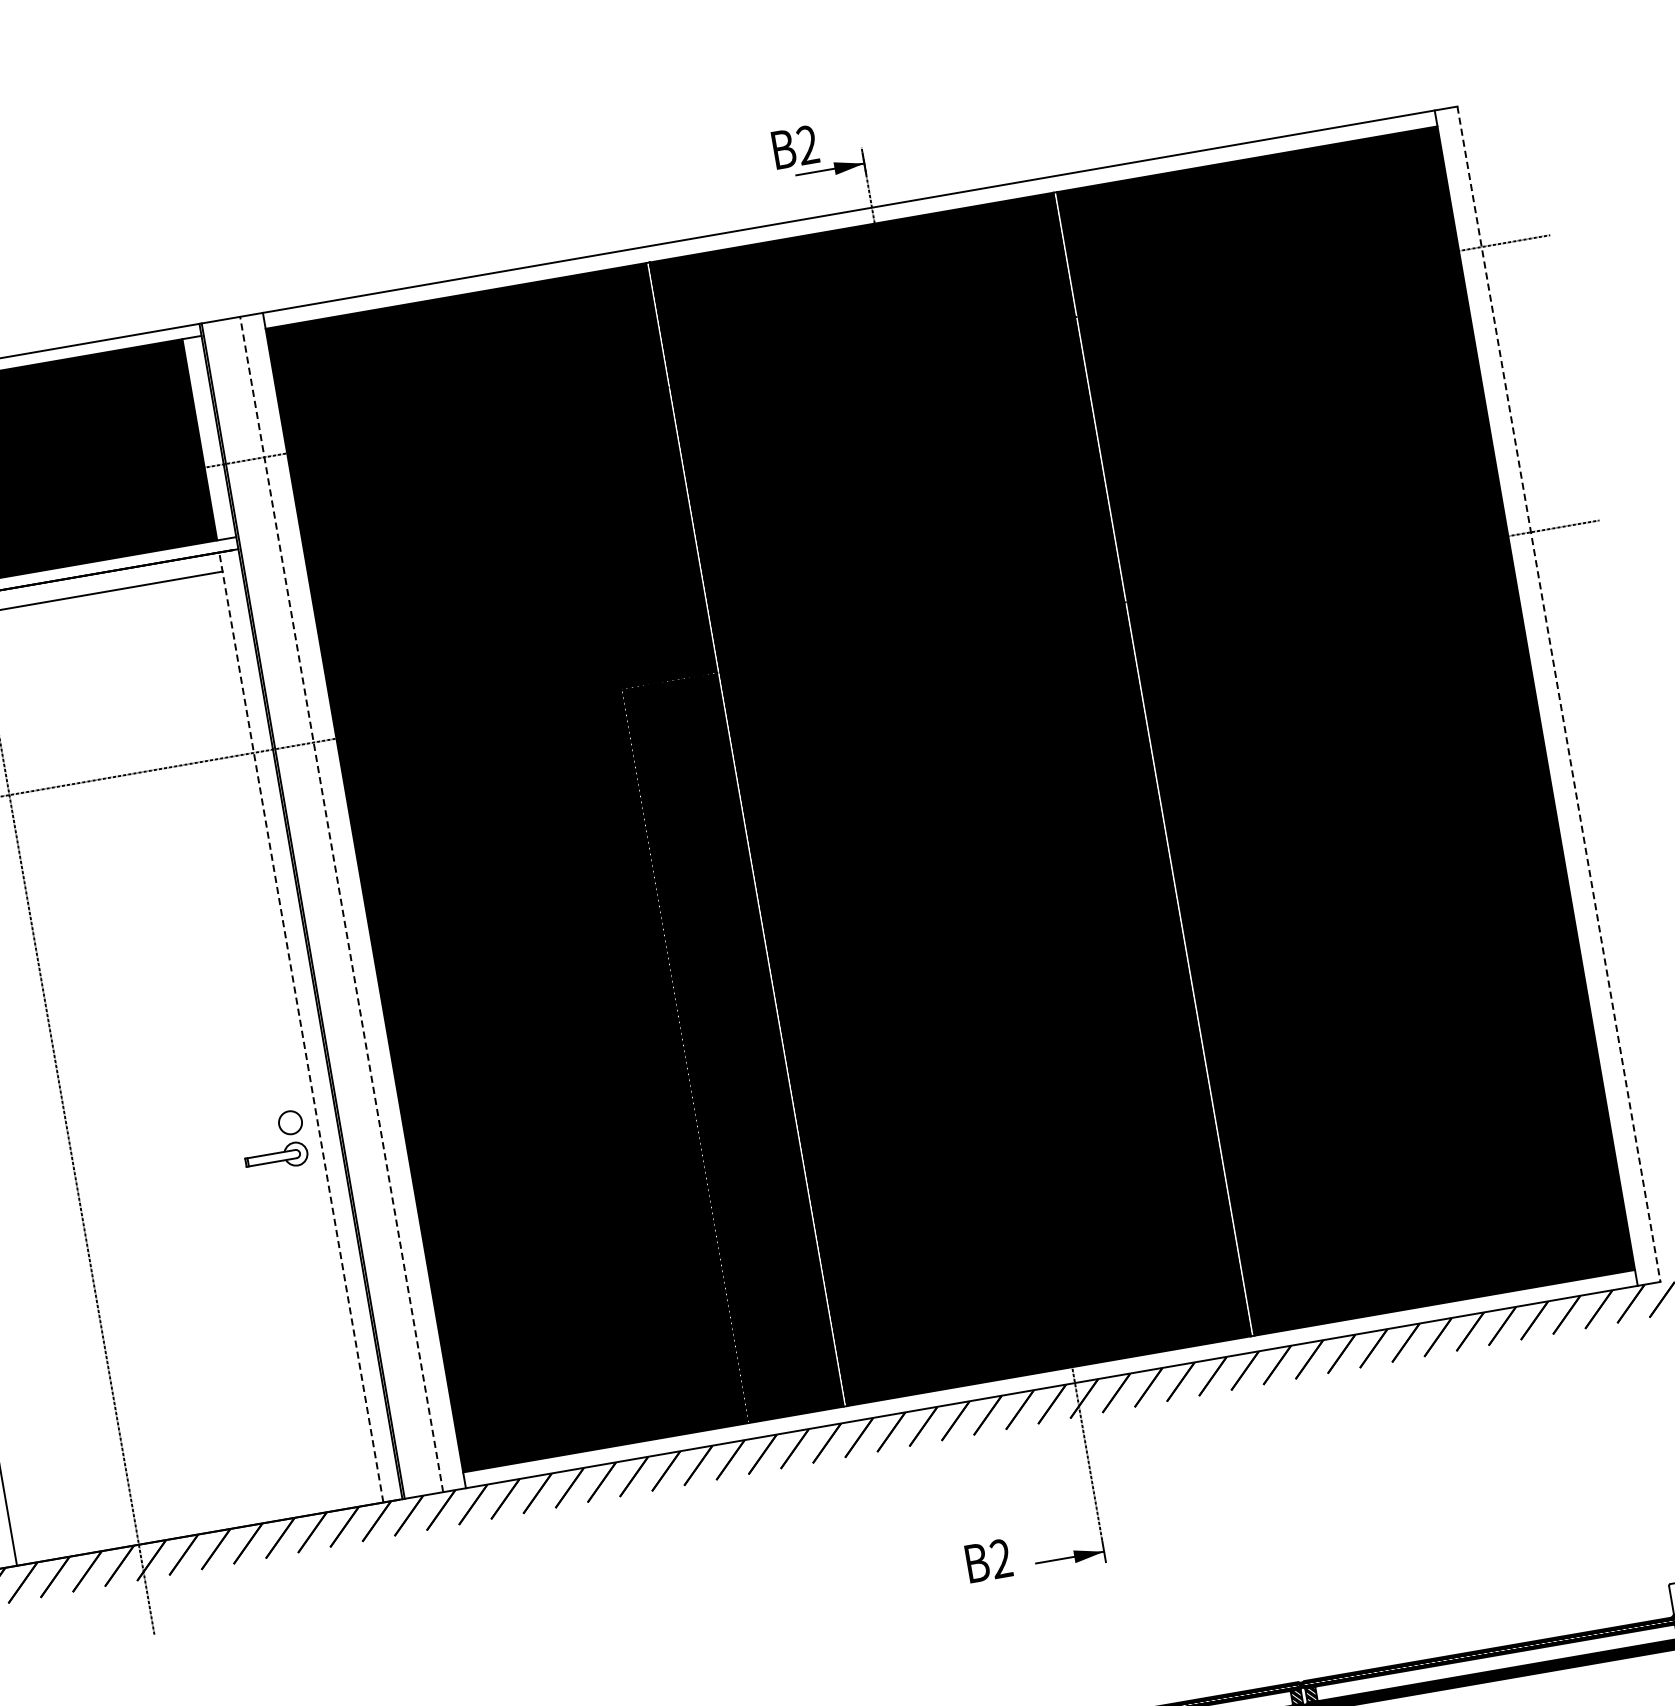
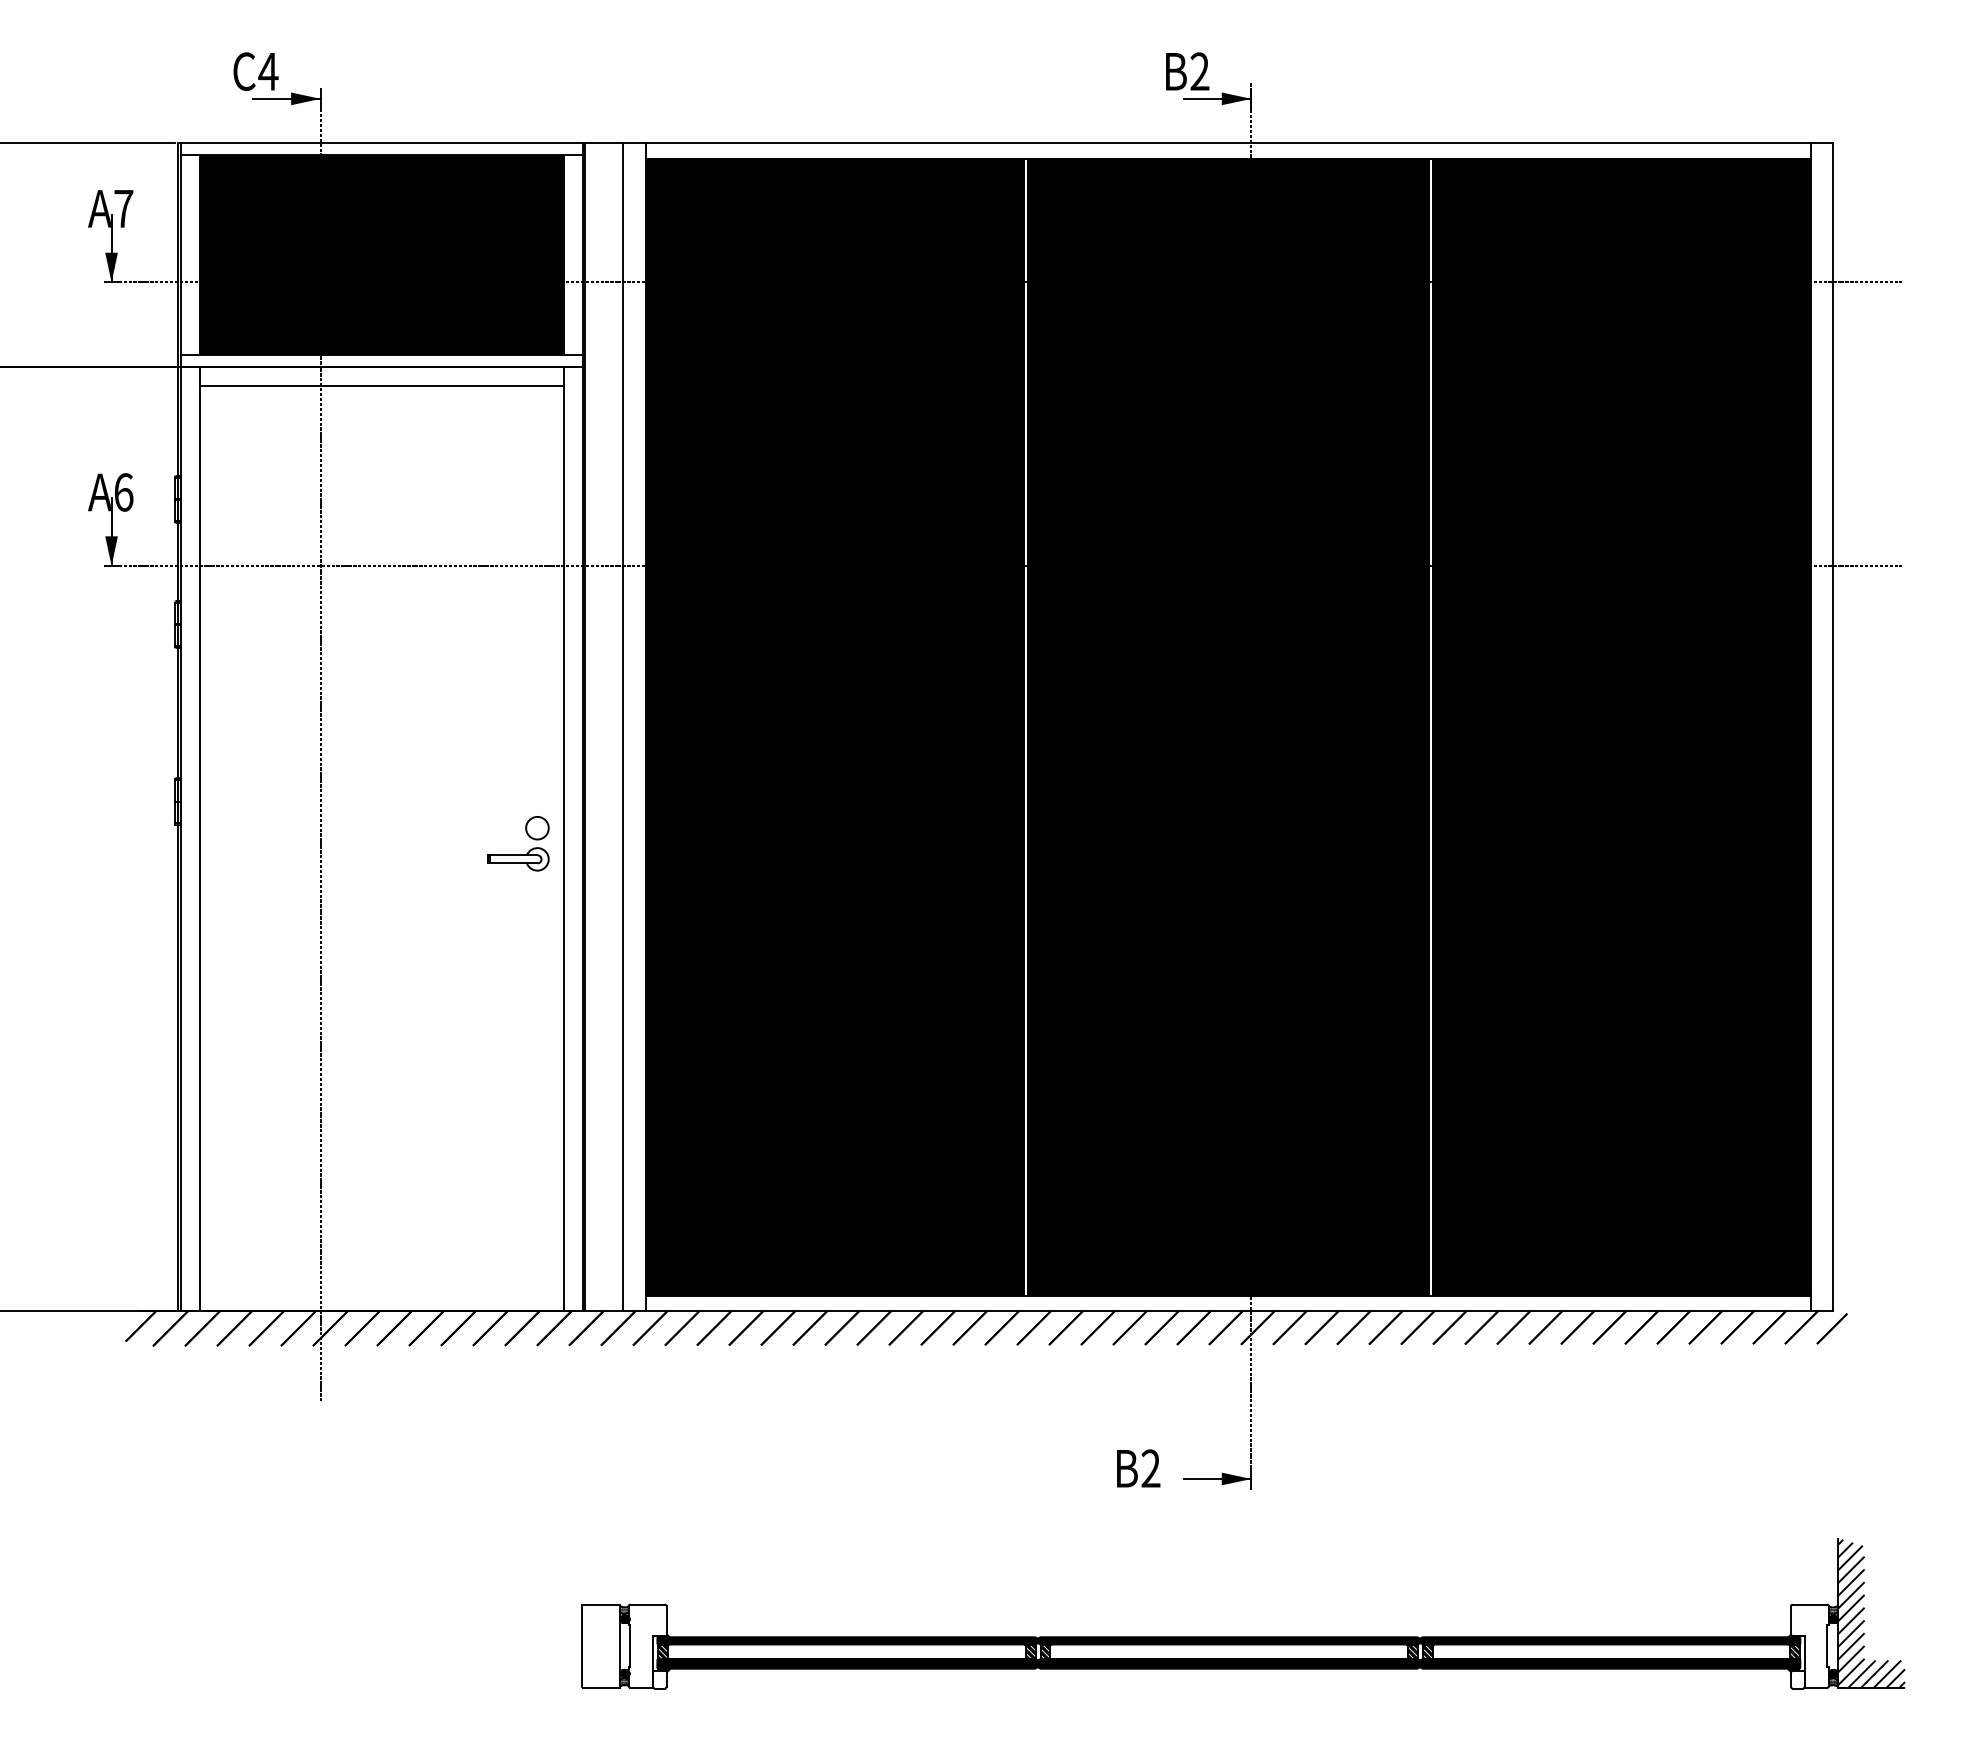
line: (1559, 694) -> (1833, 727), dashed -> solid
line: (341, 903) -> (623, 726), dashed -> solid
line: (300, 1027) -> (563, 838), dashed -> solid
part: (276, 1152) -> (518, 854), moved

